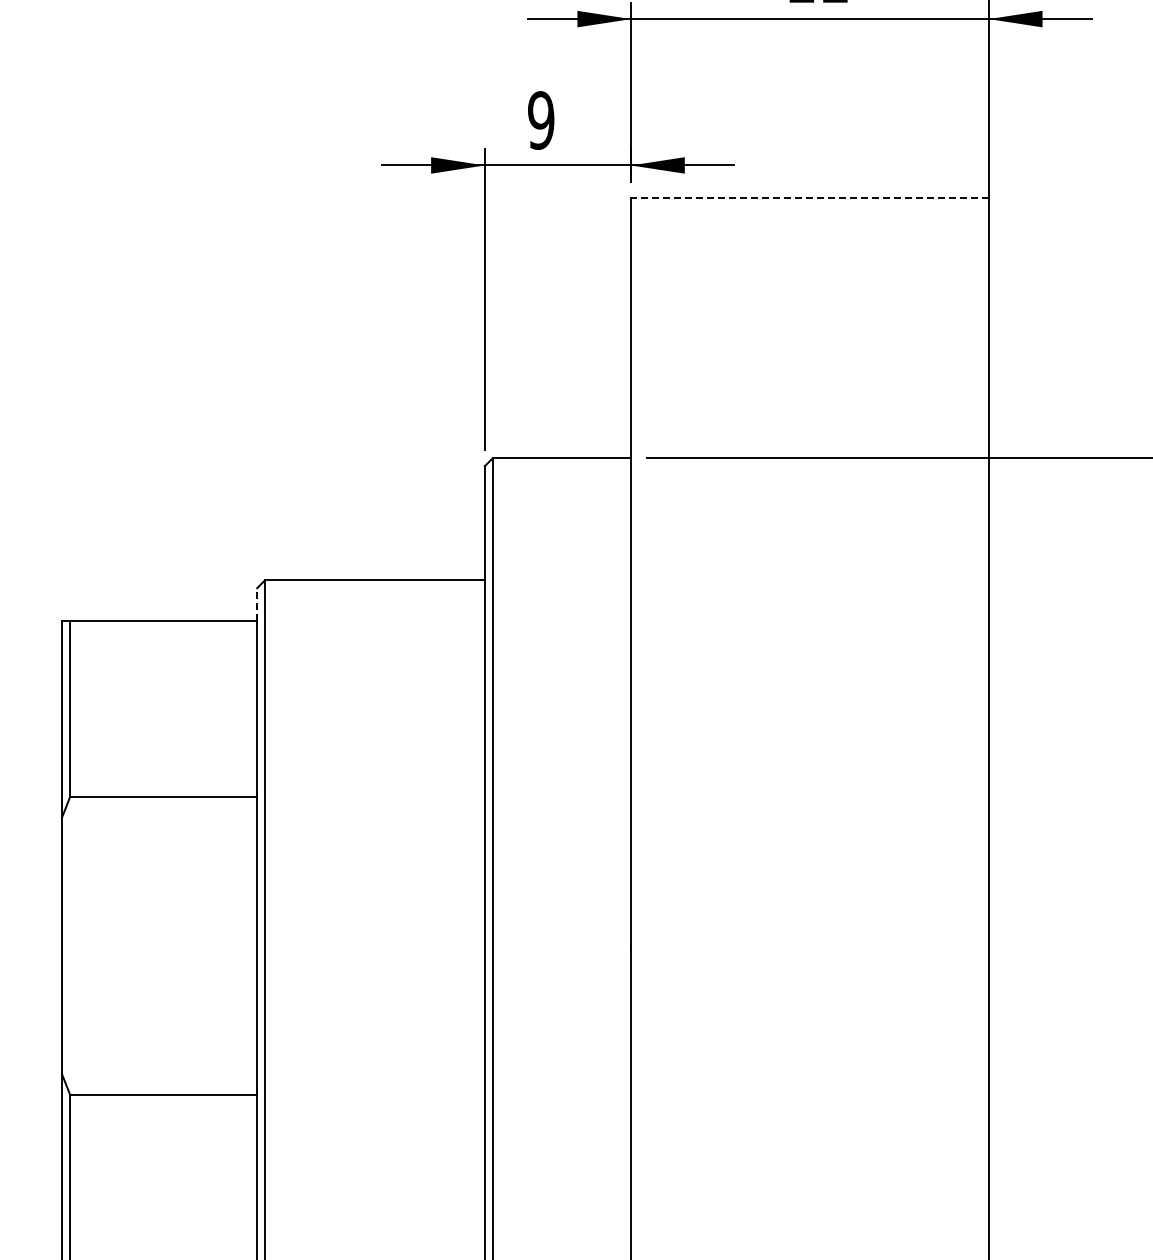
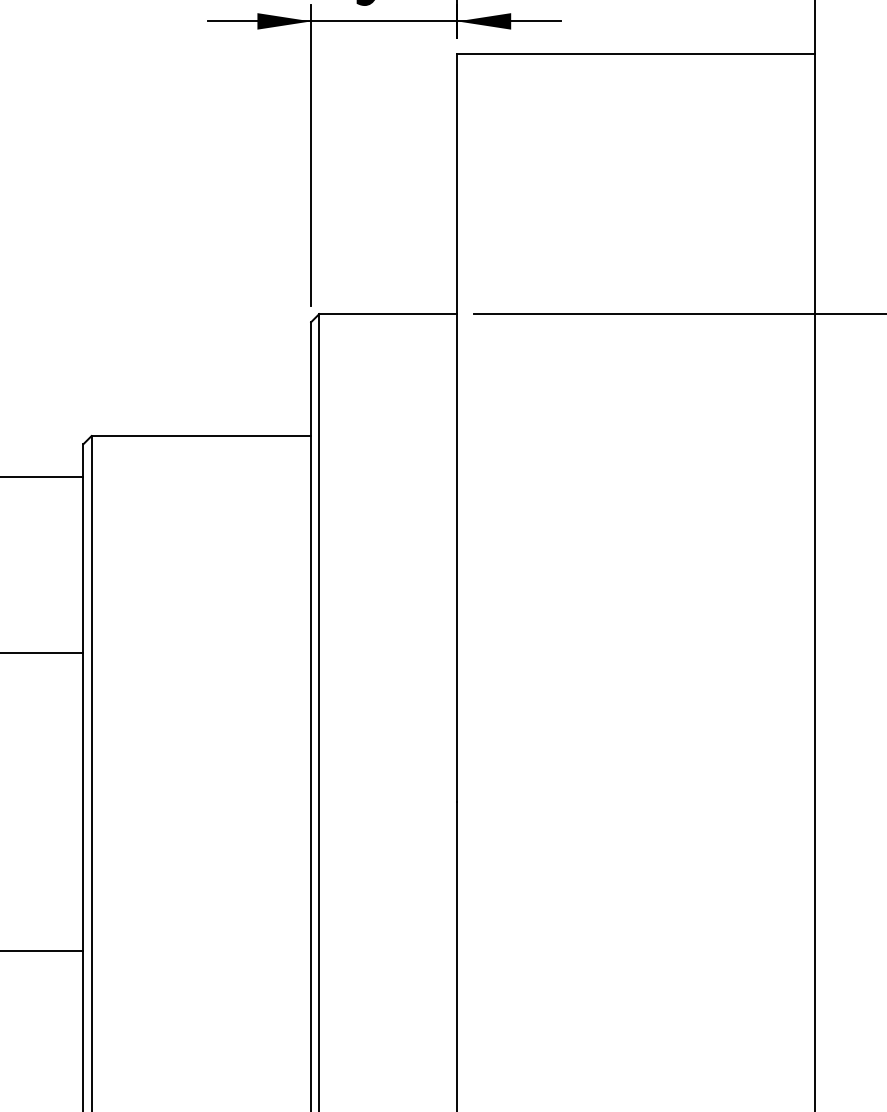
line: (810, 197) -> (636, 53), dashed -> solid
line: (257, 603) -> (83, 459), dashed -> solid

